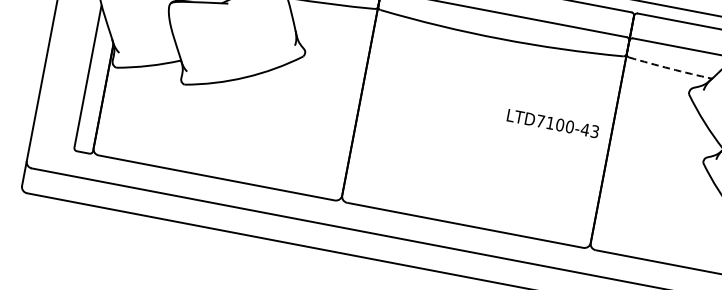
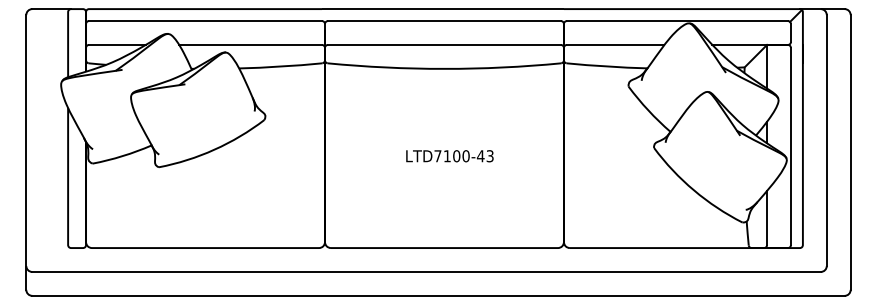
arc: (670, 68) -> (607, 66), dashed -> solid
text: (552, 123) -> (449, 156), moved

